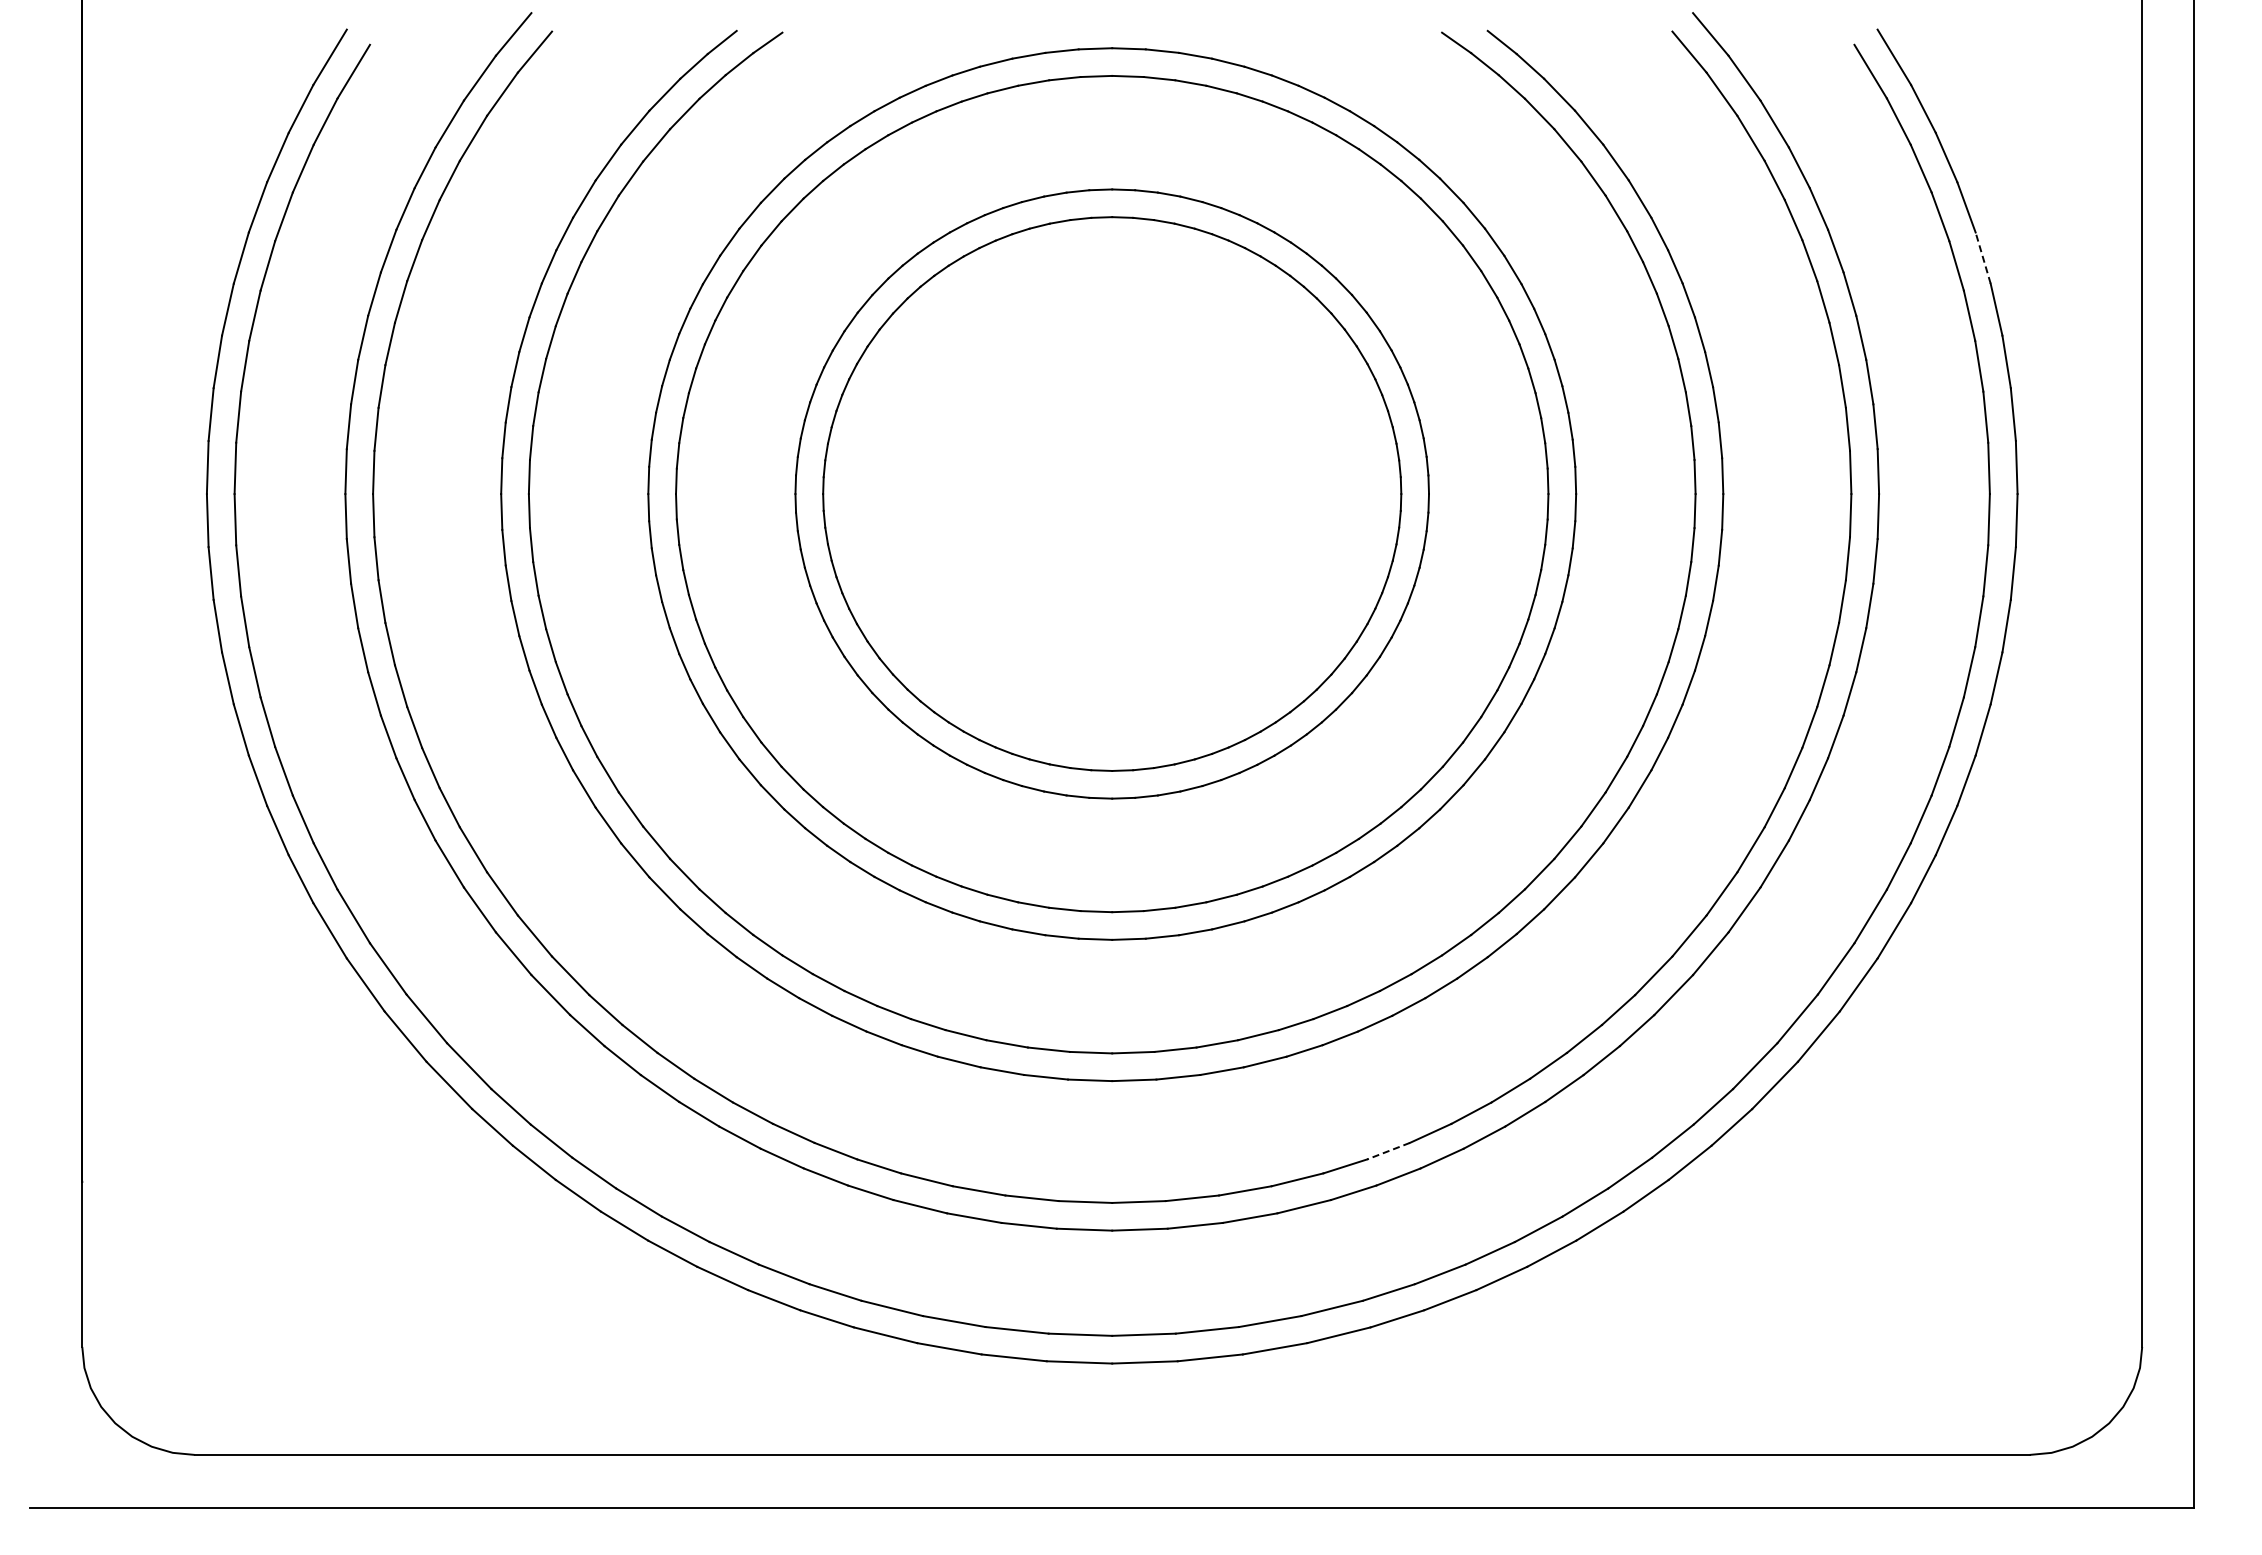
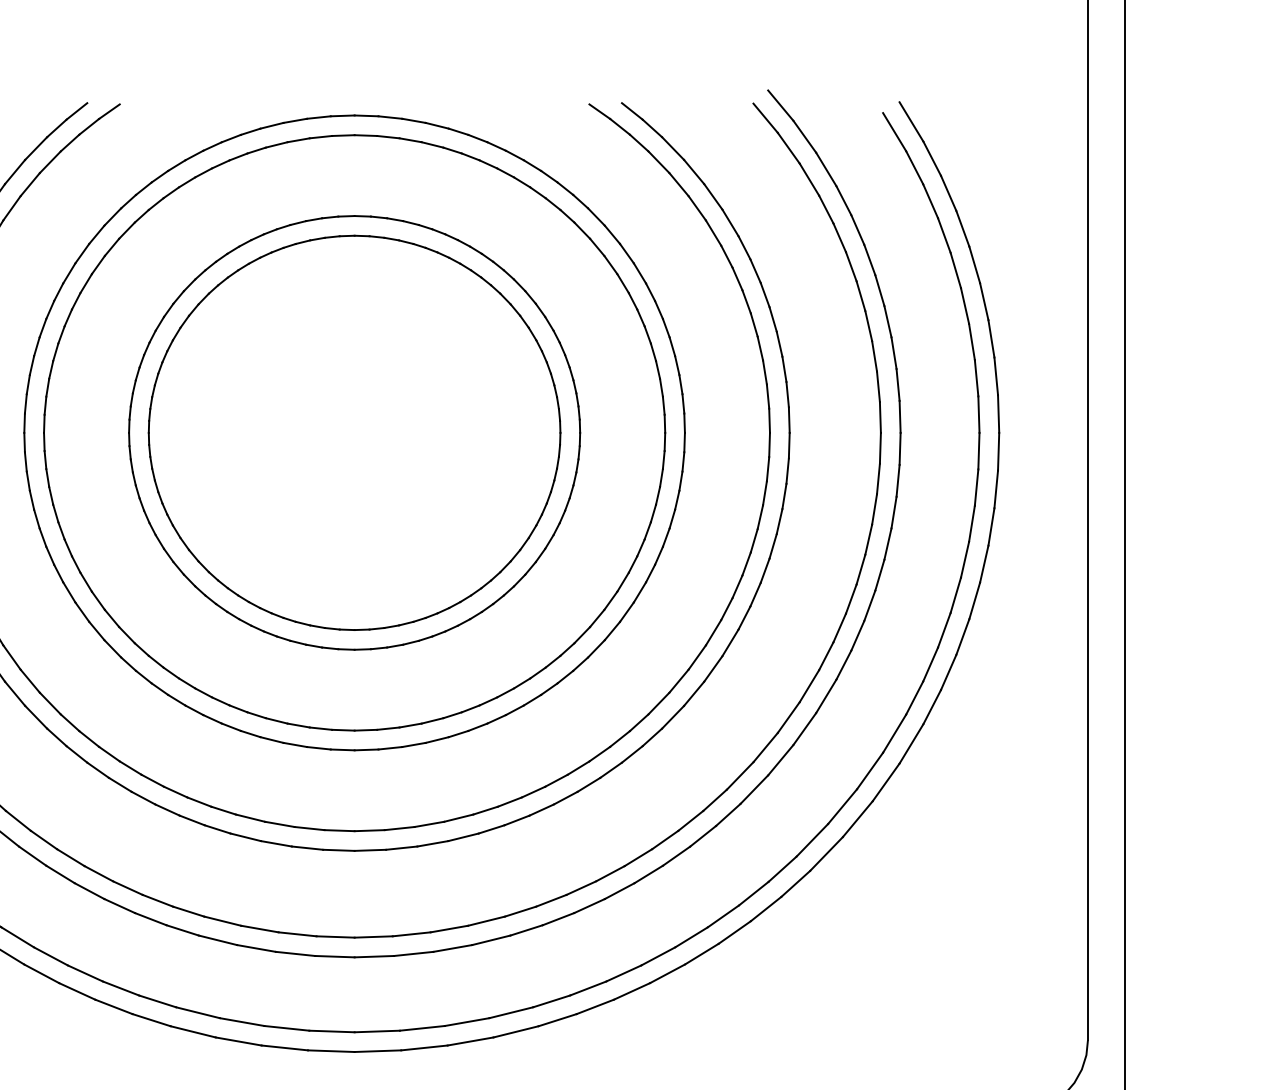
line: (1983, 258) -> (974, 265), dashed -> solid
line: (1388, 1151) -> (551, 901), dashed -> solid

